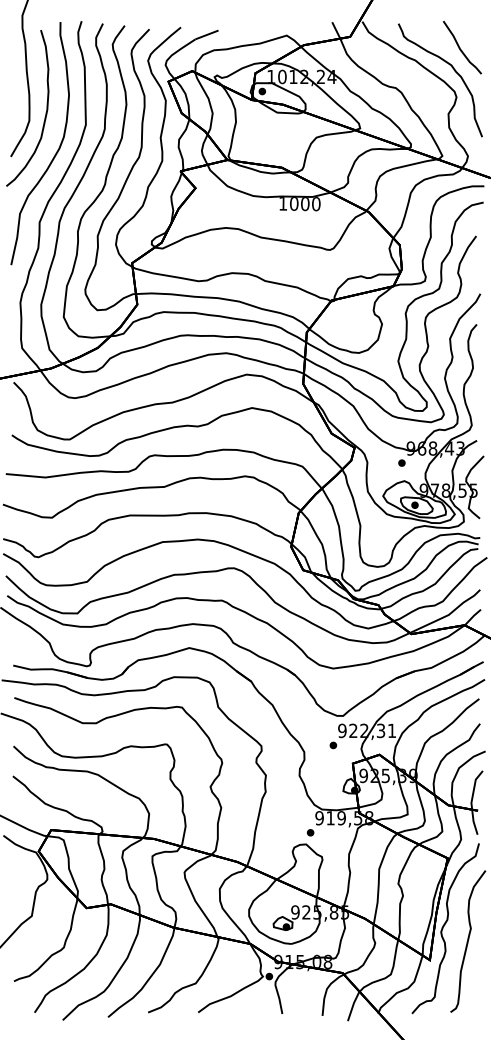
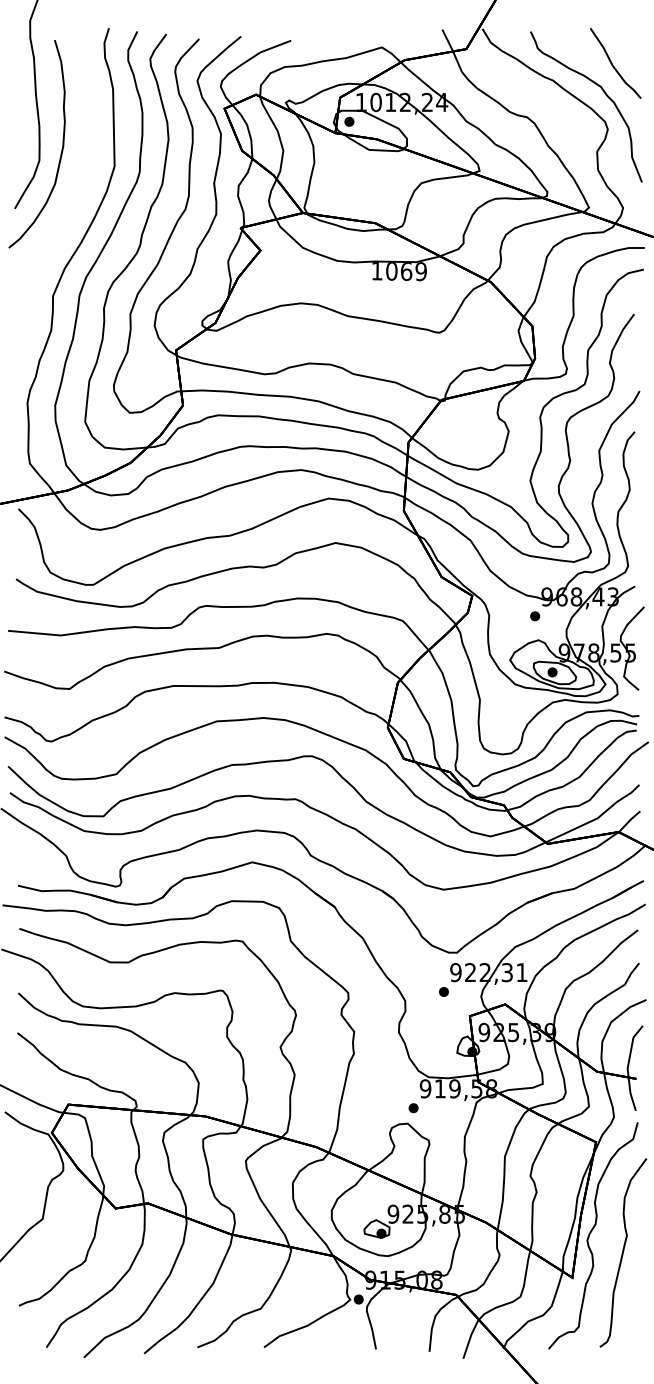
curve: (54, 154) -> (73, 205), removed
text: (310, 203) -> (413, 271), 1000 -> 1069

